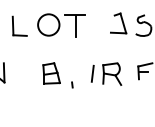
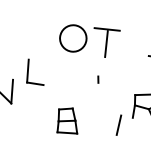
part: (19, 25) -> (35, 71), moved
part: (51, 73) -> (68, 120), moved
line: (92, 73) -> (118, 124), moved
line: (72, 84) -> (98, 79), moved

